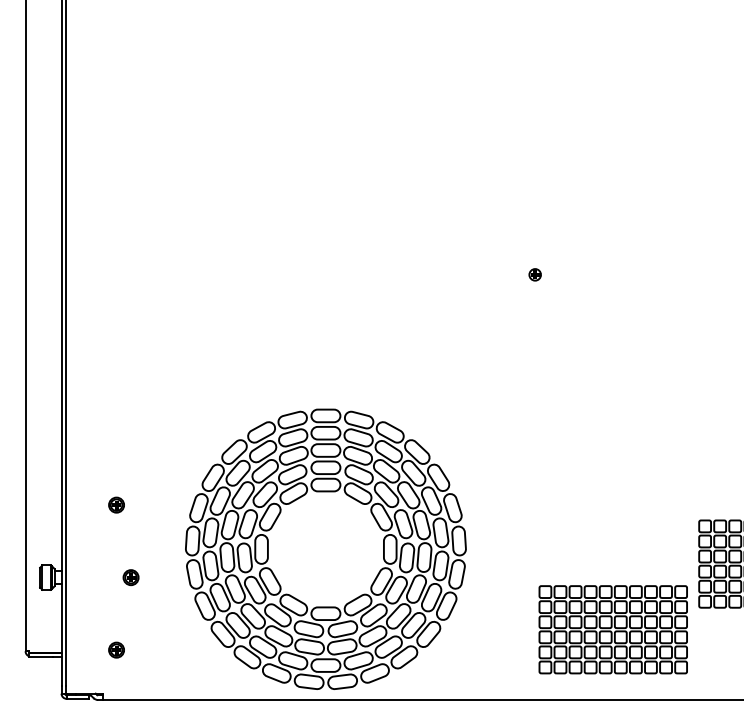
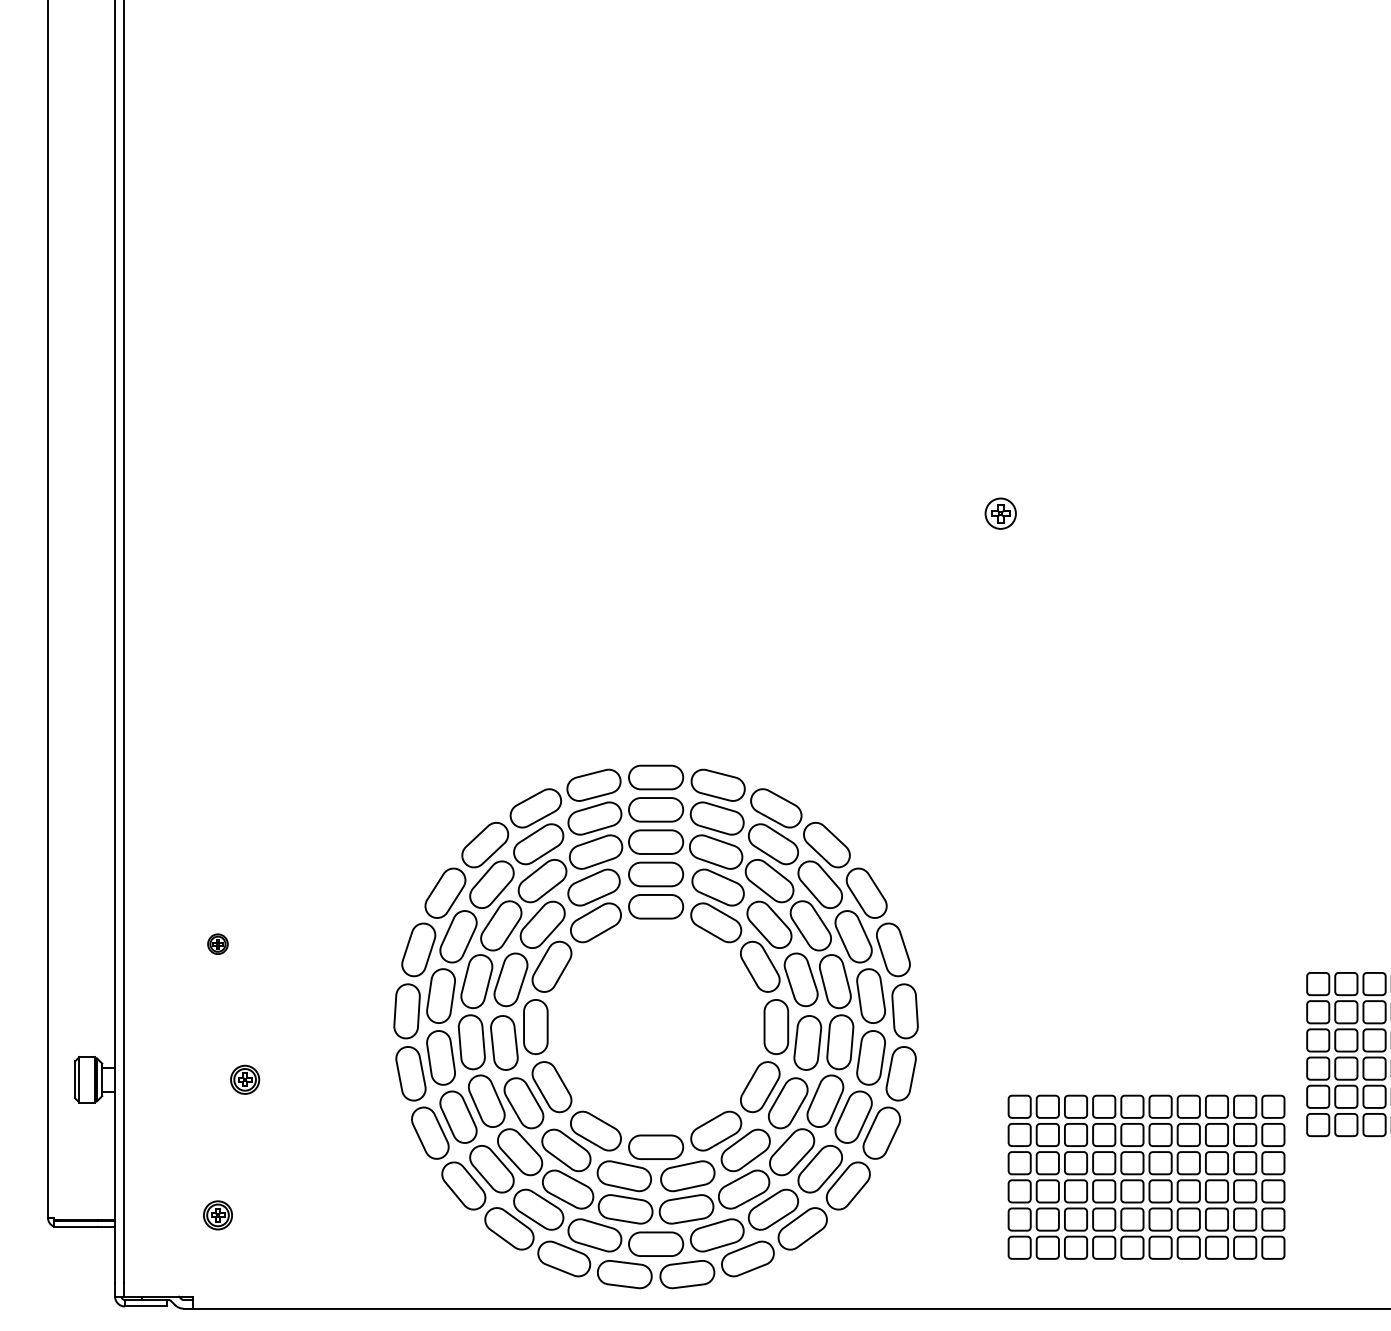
part: (534, 274) -> (999, 513), size x1.4
part: (300, 498) -> (608, 931), moved
part: (116, 504) -> (217, 943), size x0.7

